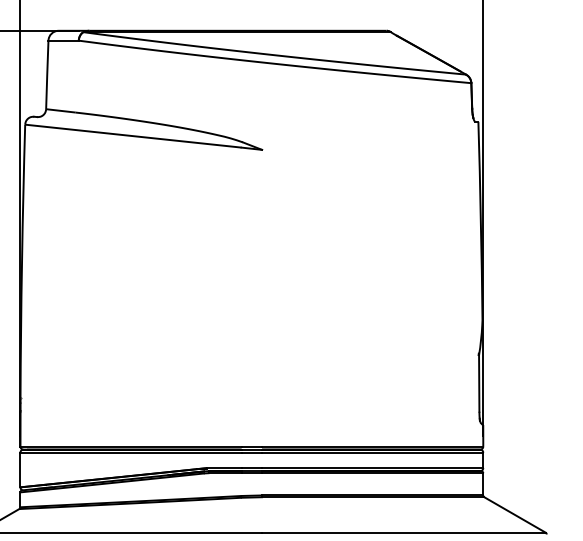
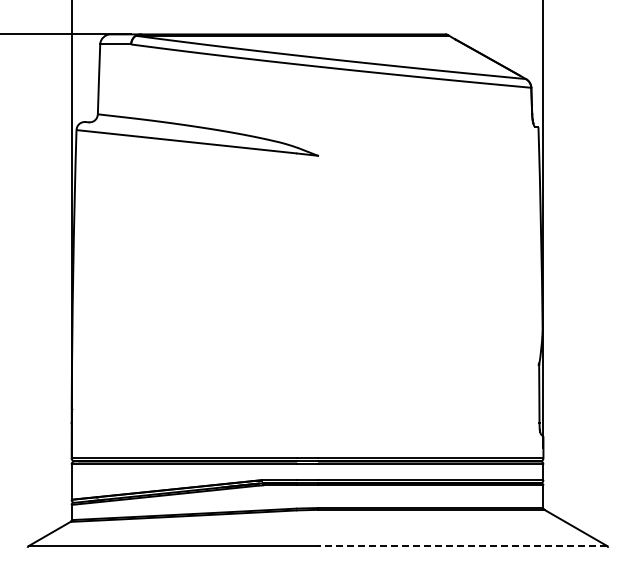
line: (403, 533) -> (462, 546), solid -> dashed

